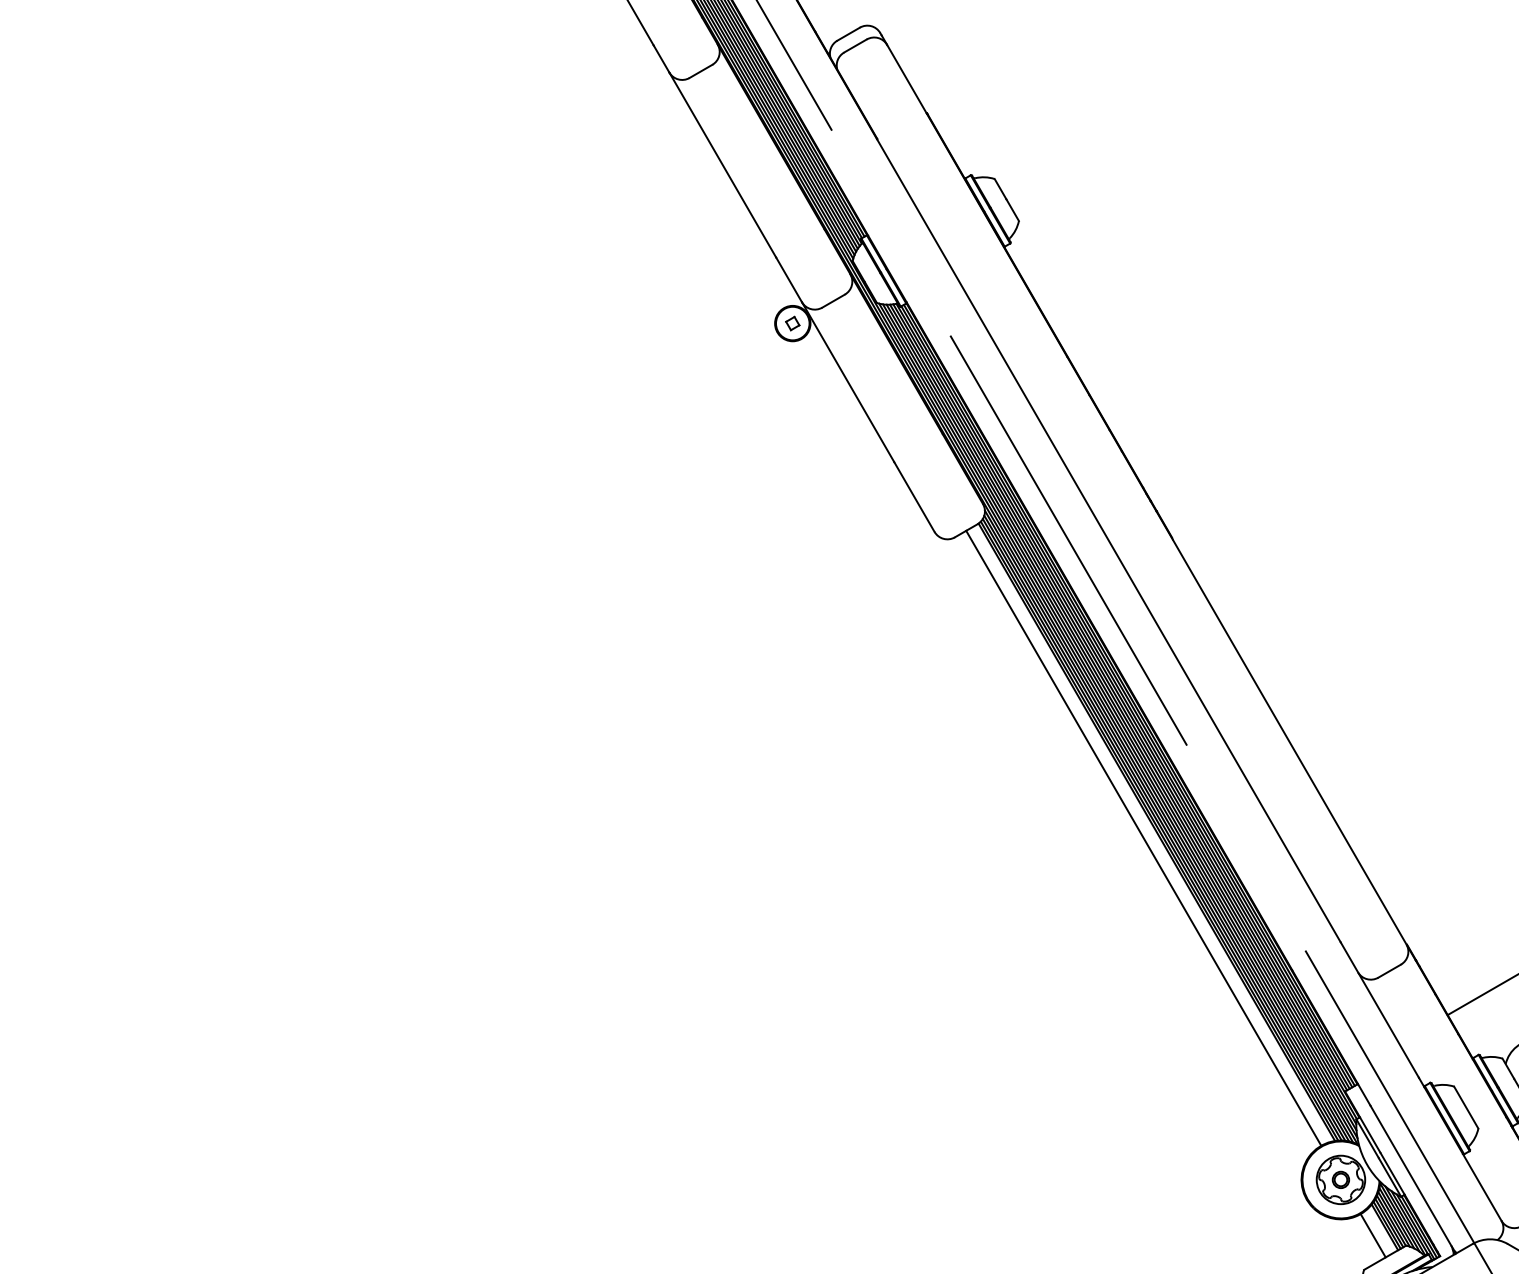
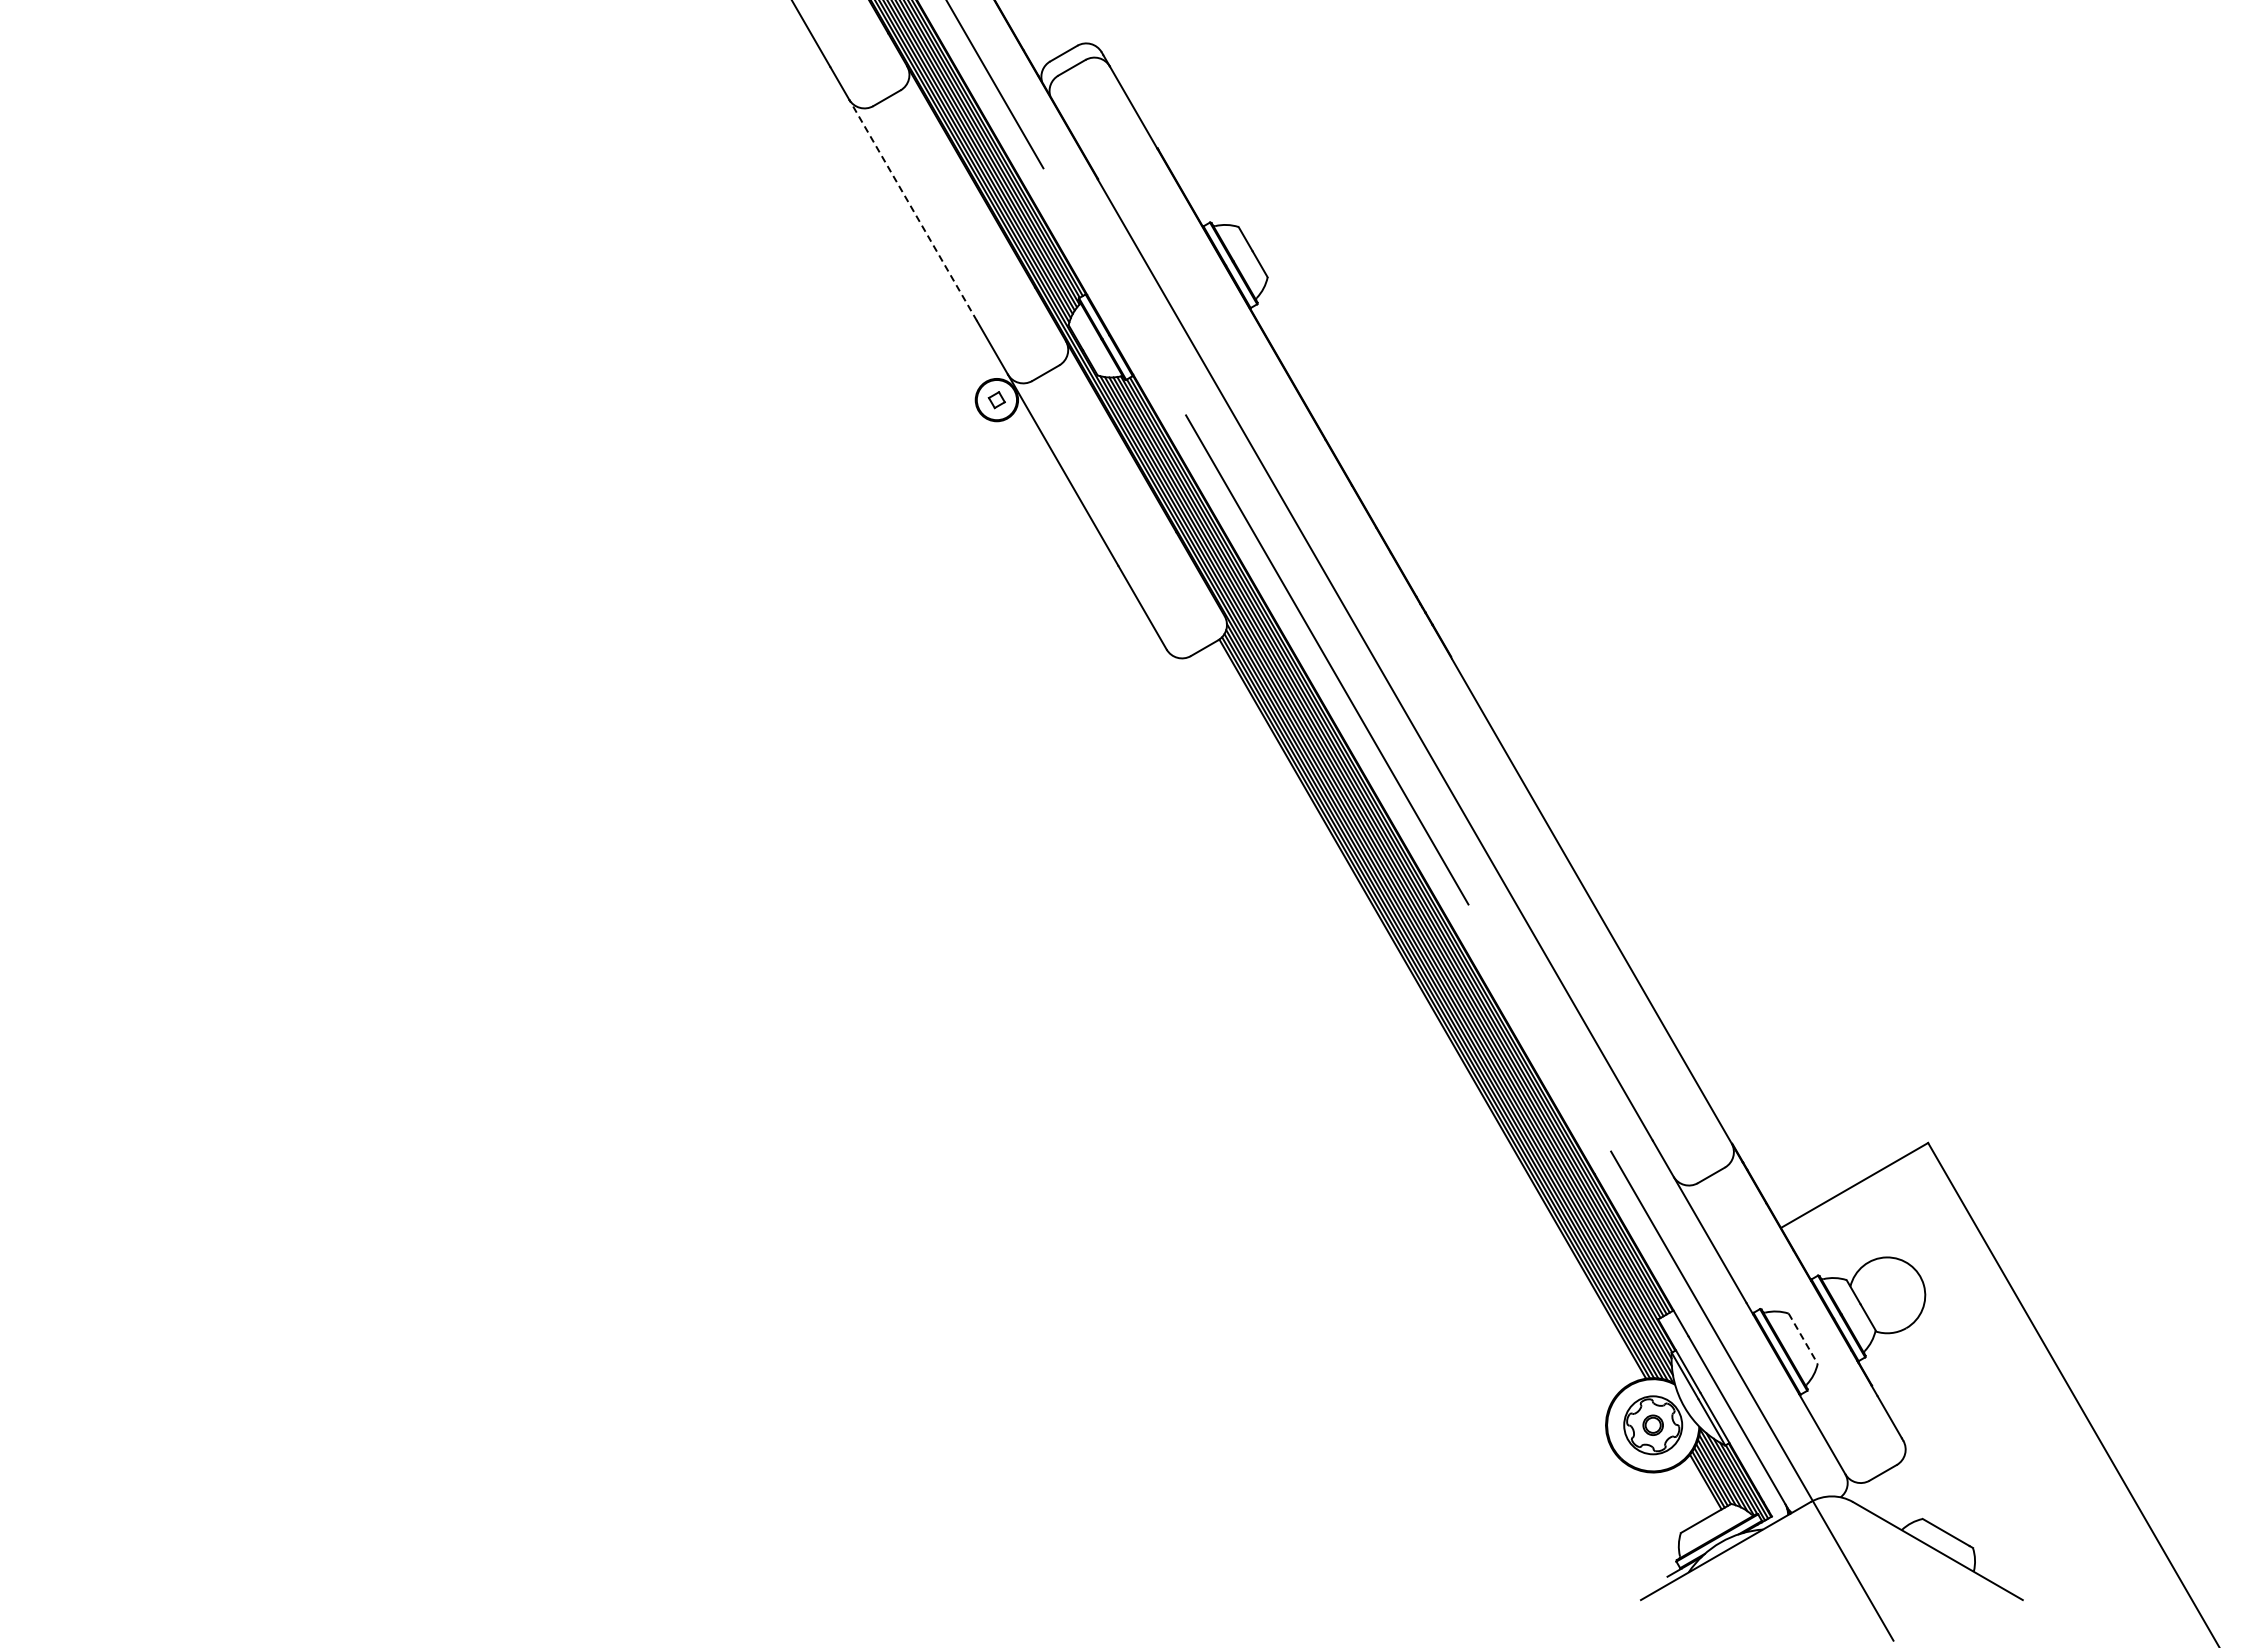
line: (723, 165) -> (913, 210), solid -> dashed
line: (1143, 838) -> (1416, 1016), removed
line: (1466, 1108) -> (1803, 1339), solid -> dashed
line: (1372, 1236) -> (1691, 1492), removed

